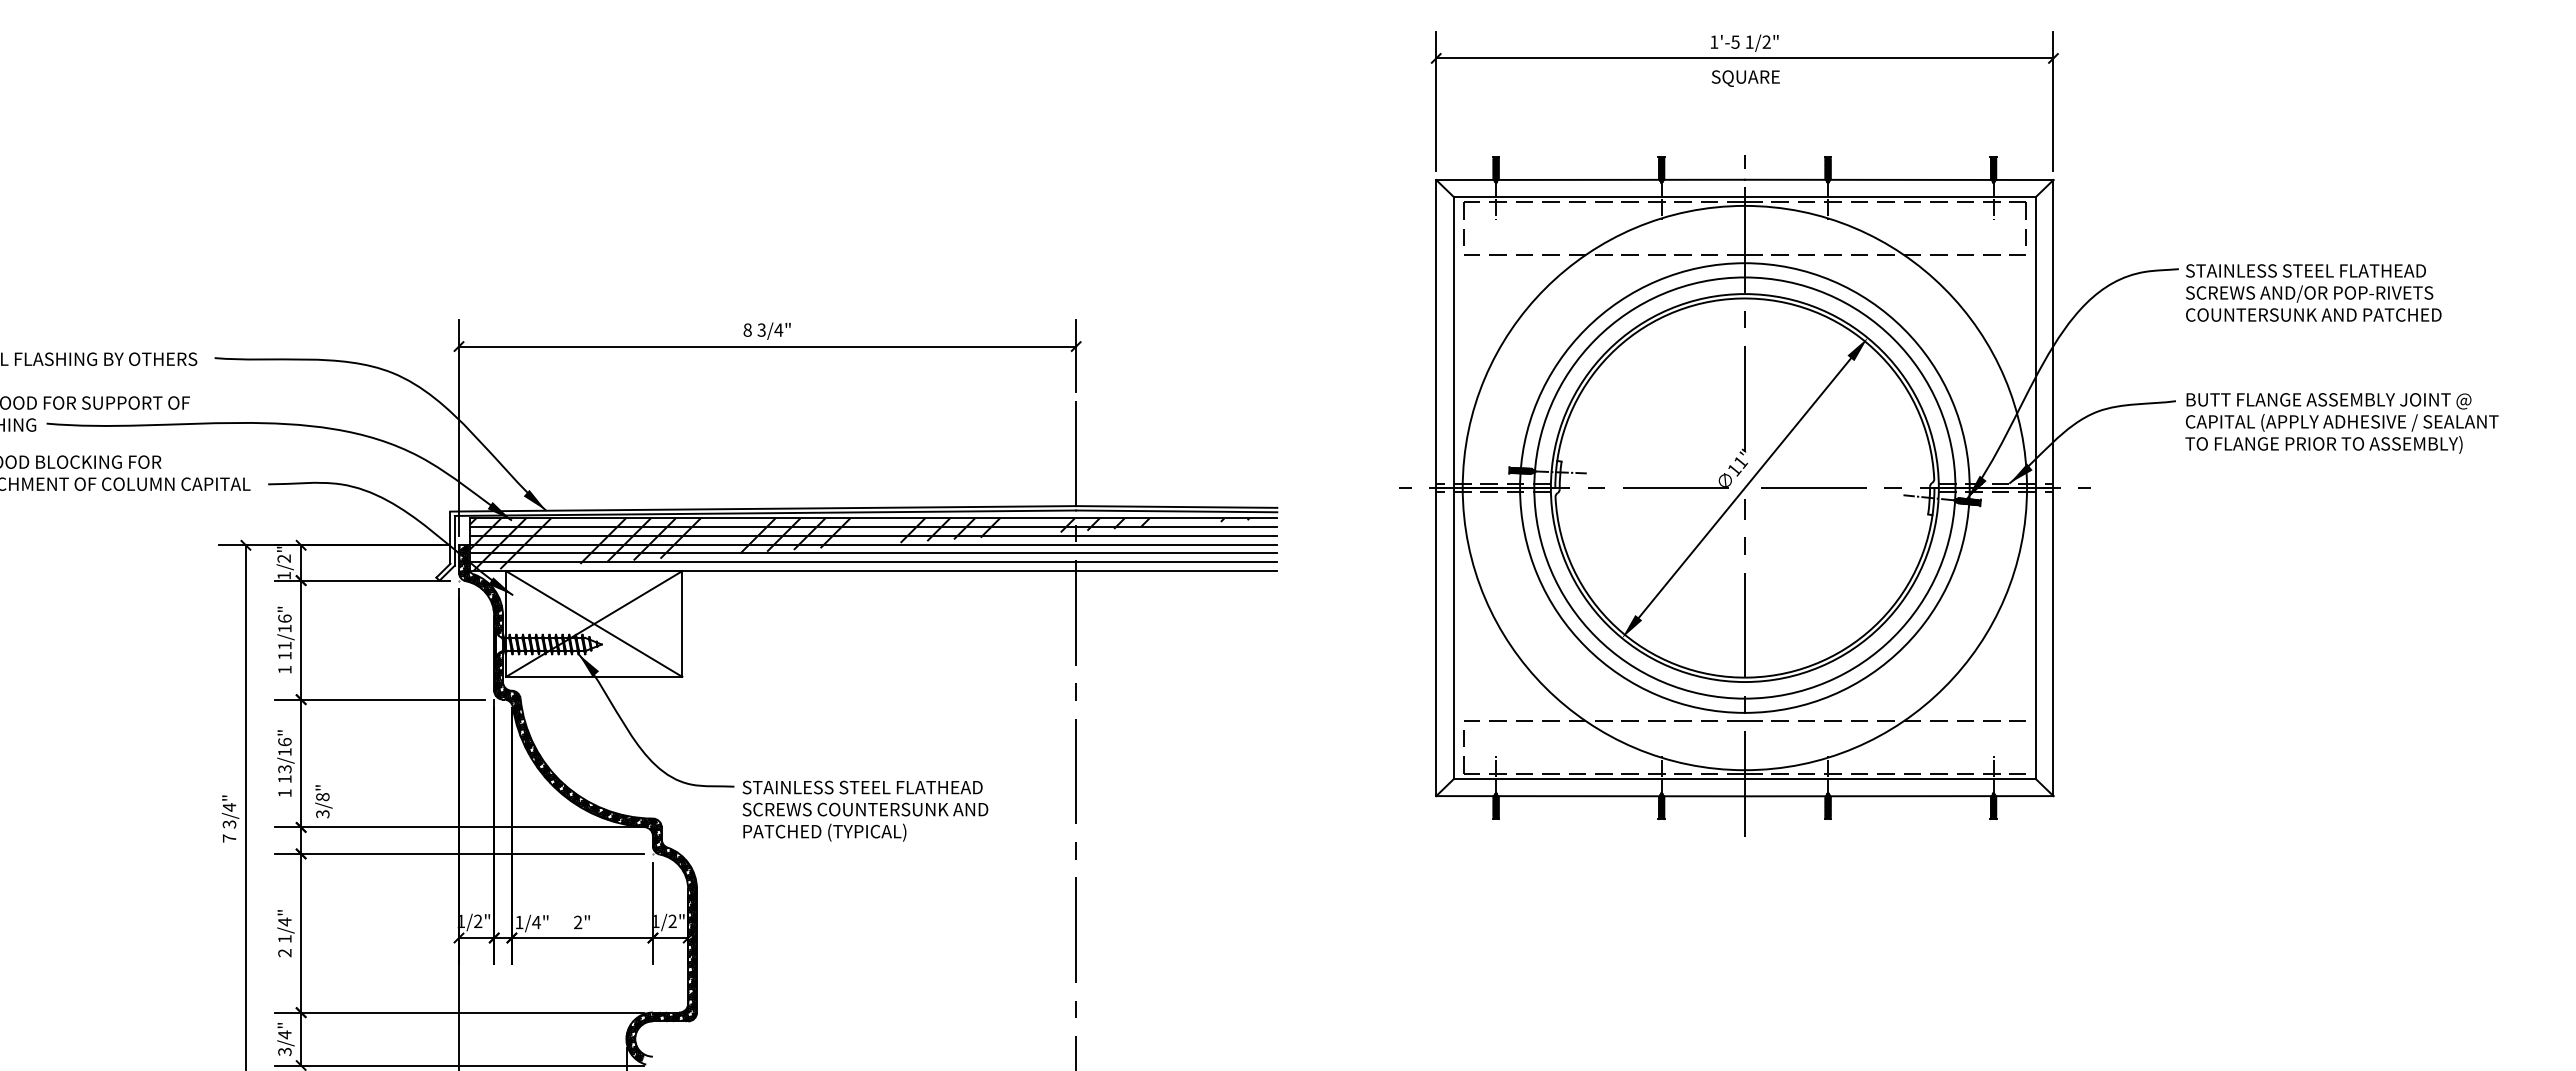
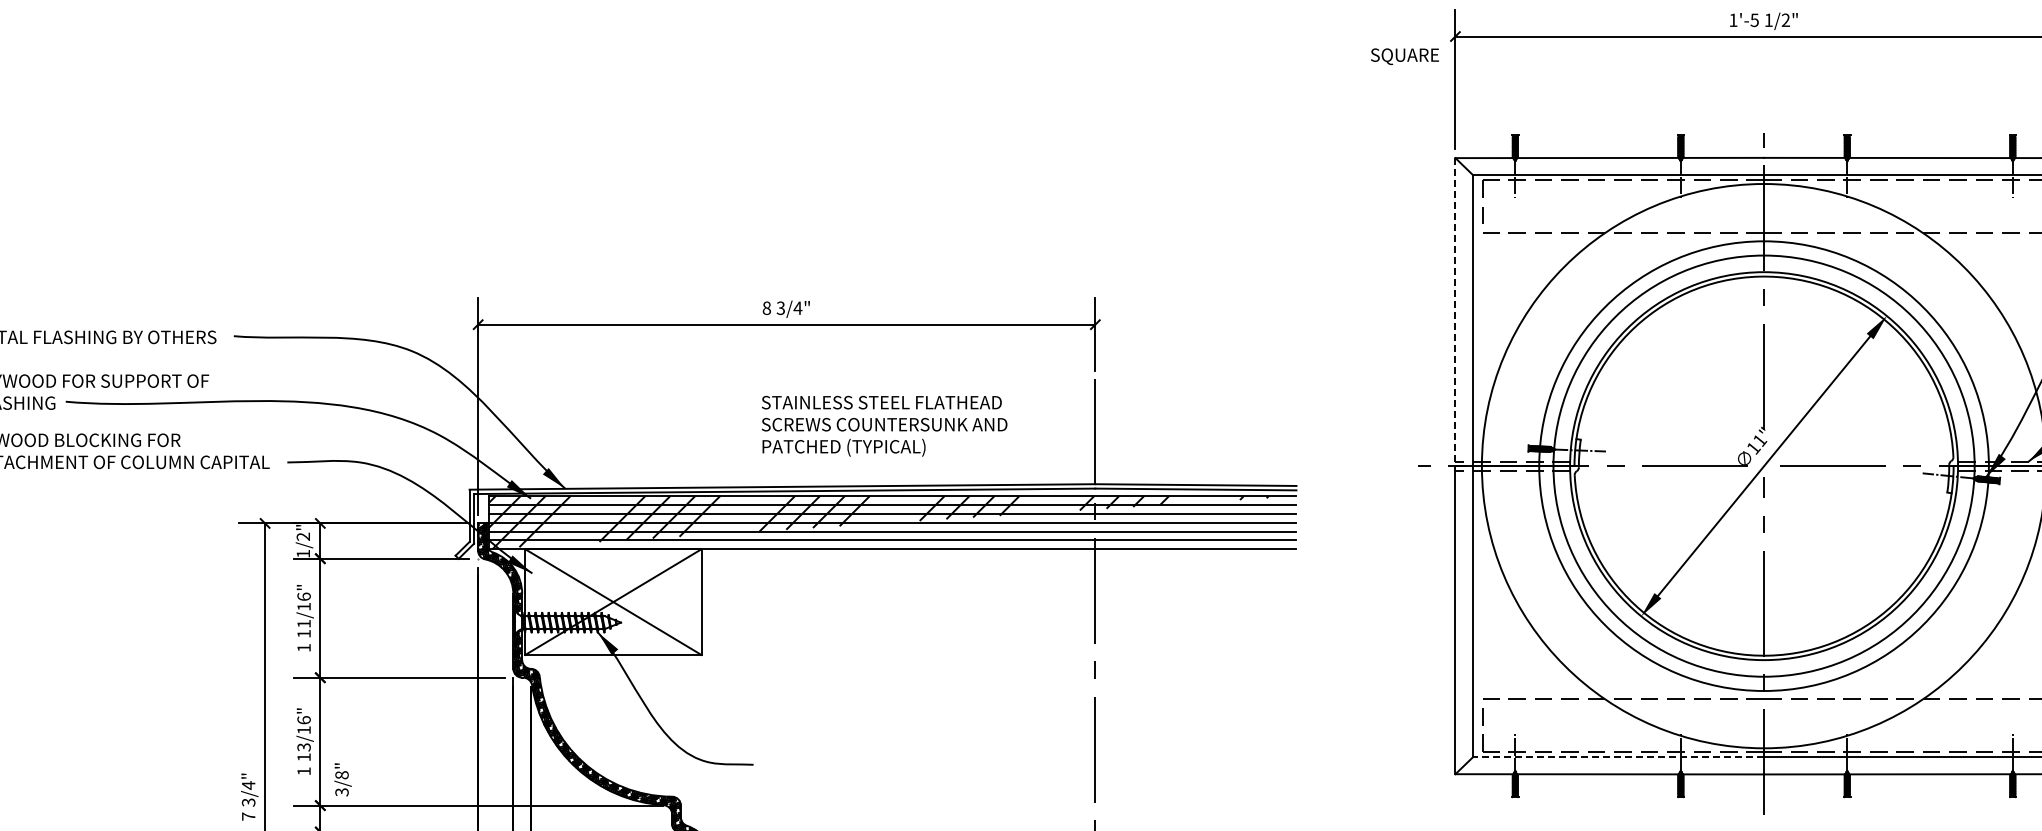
text: (1745, 78) -> (1404, 56), moved
line: (1436, 334) -> (1455, 312), solid -> dashed
line: (1598, 779) -> (1617, 757), solid -> dashed
text: (865, 810) -> (884, 425), moved

